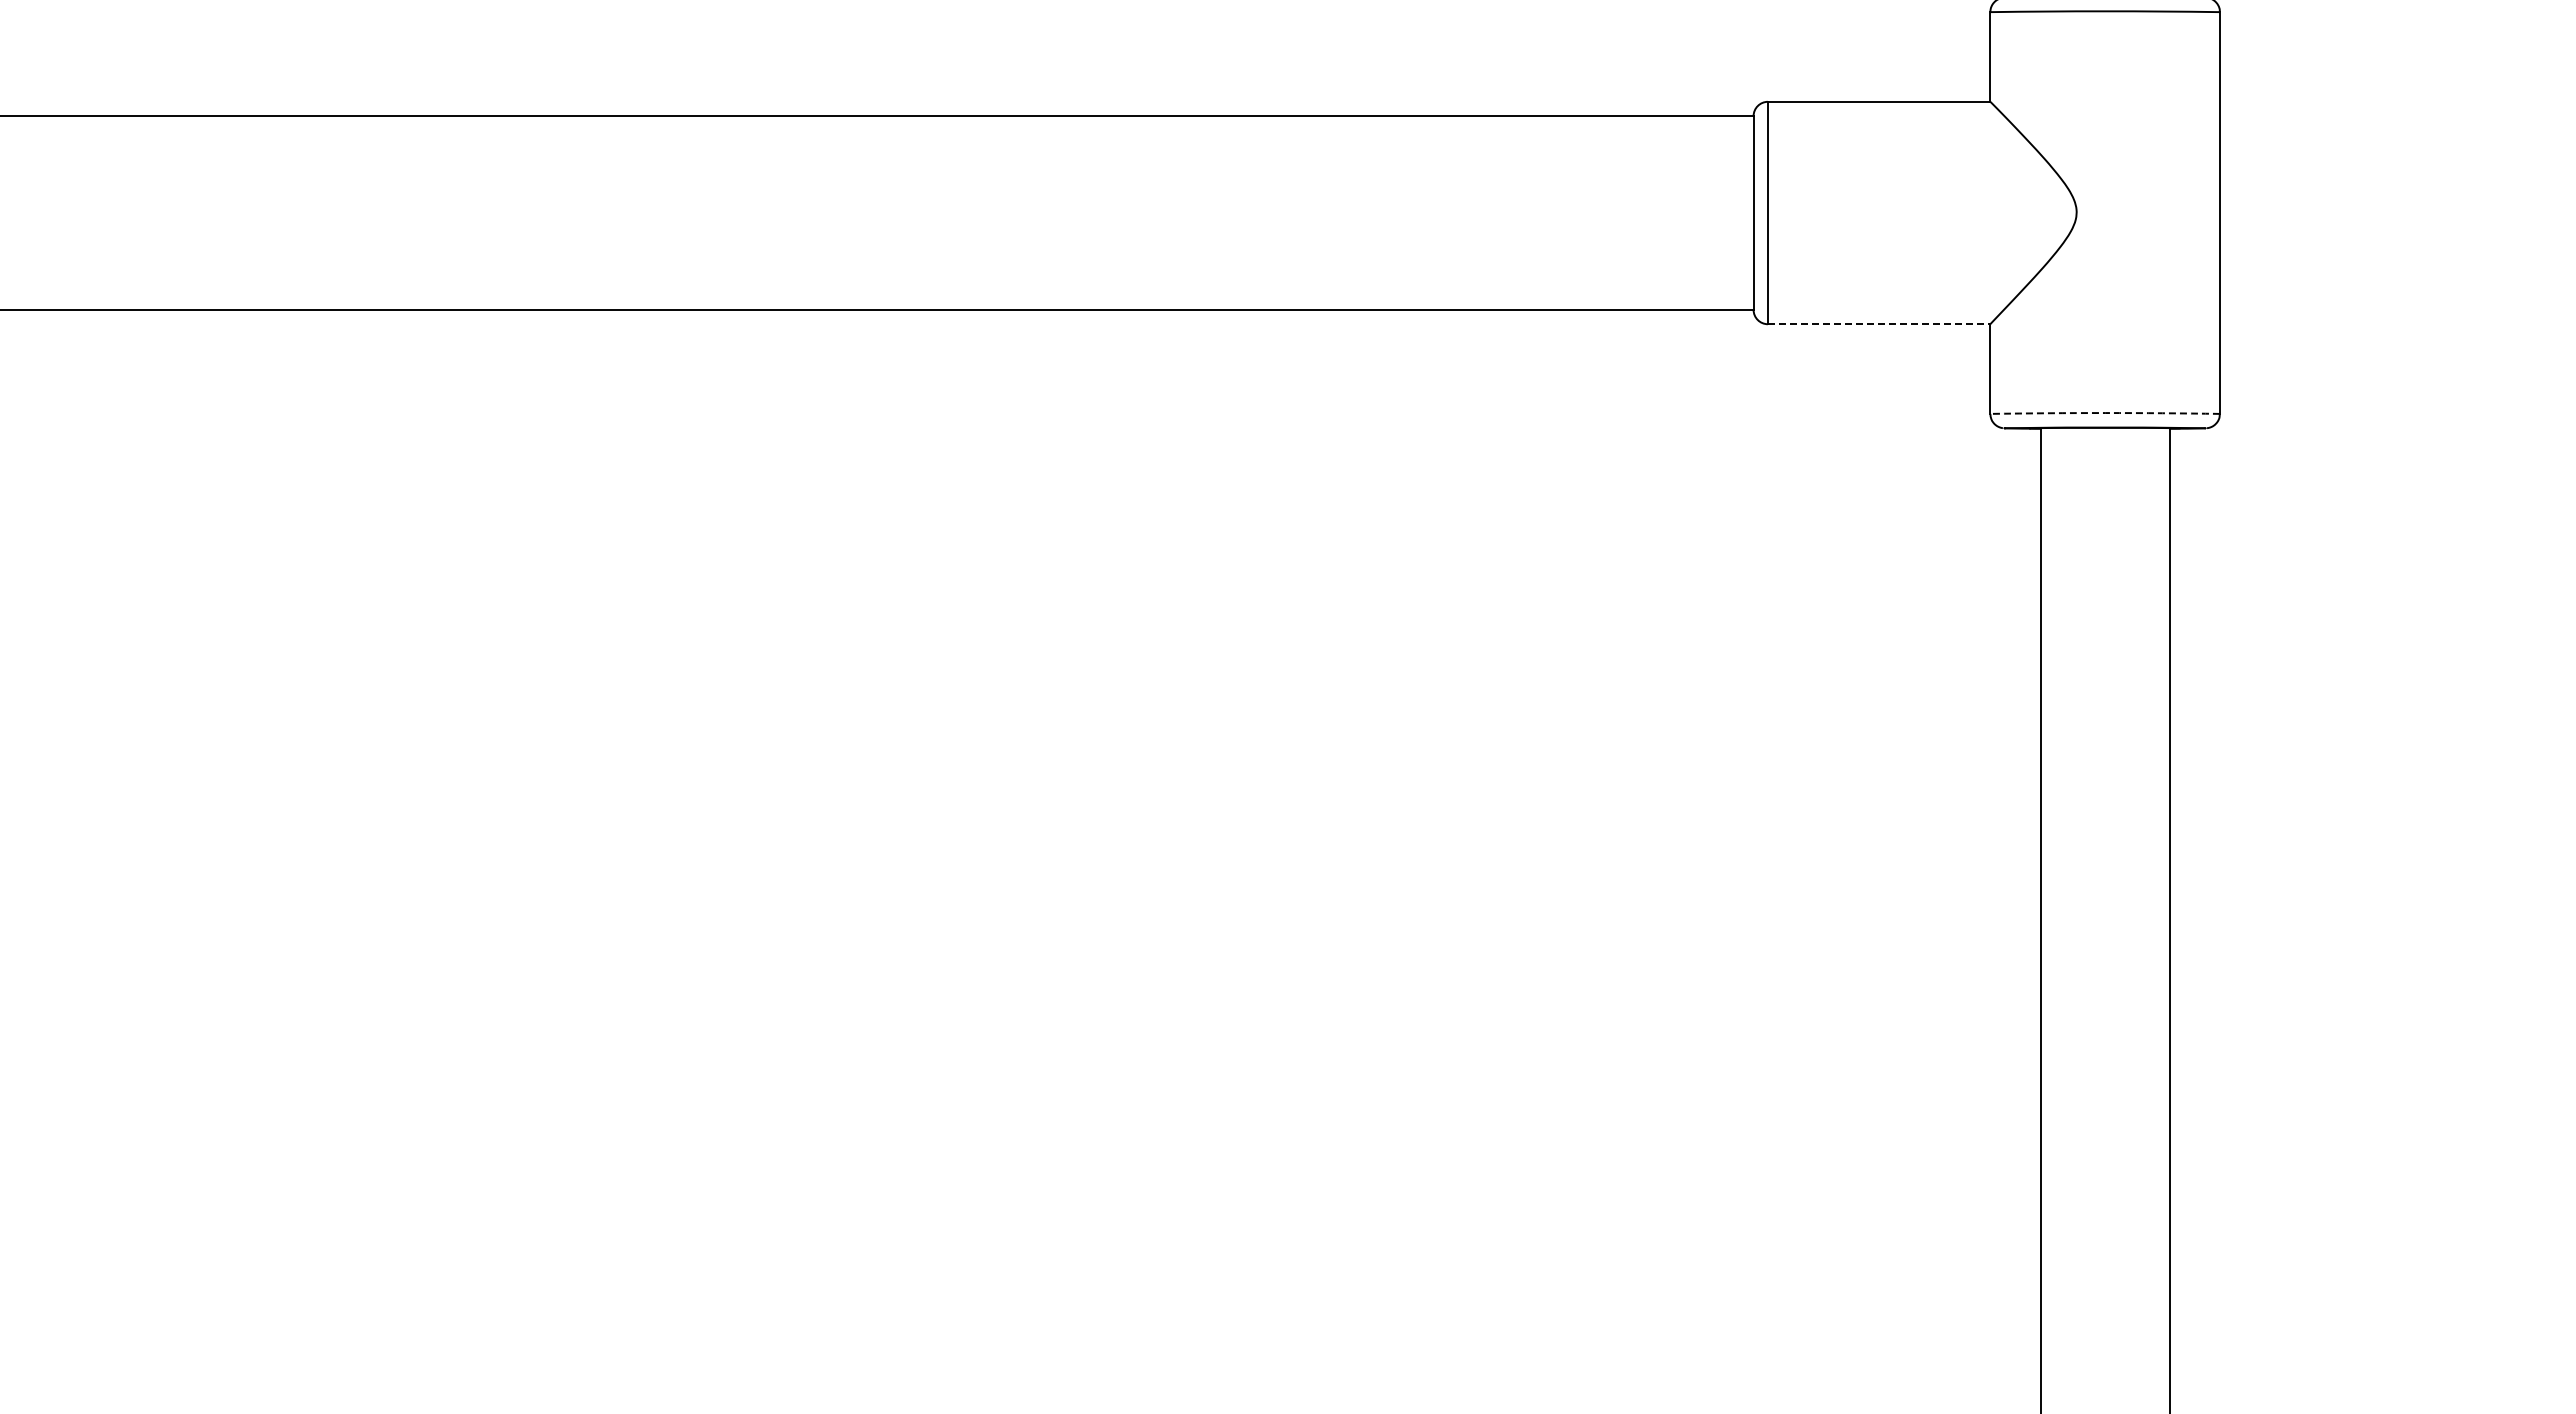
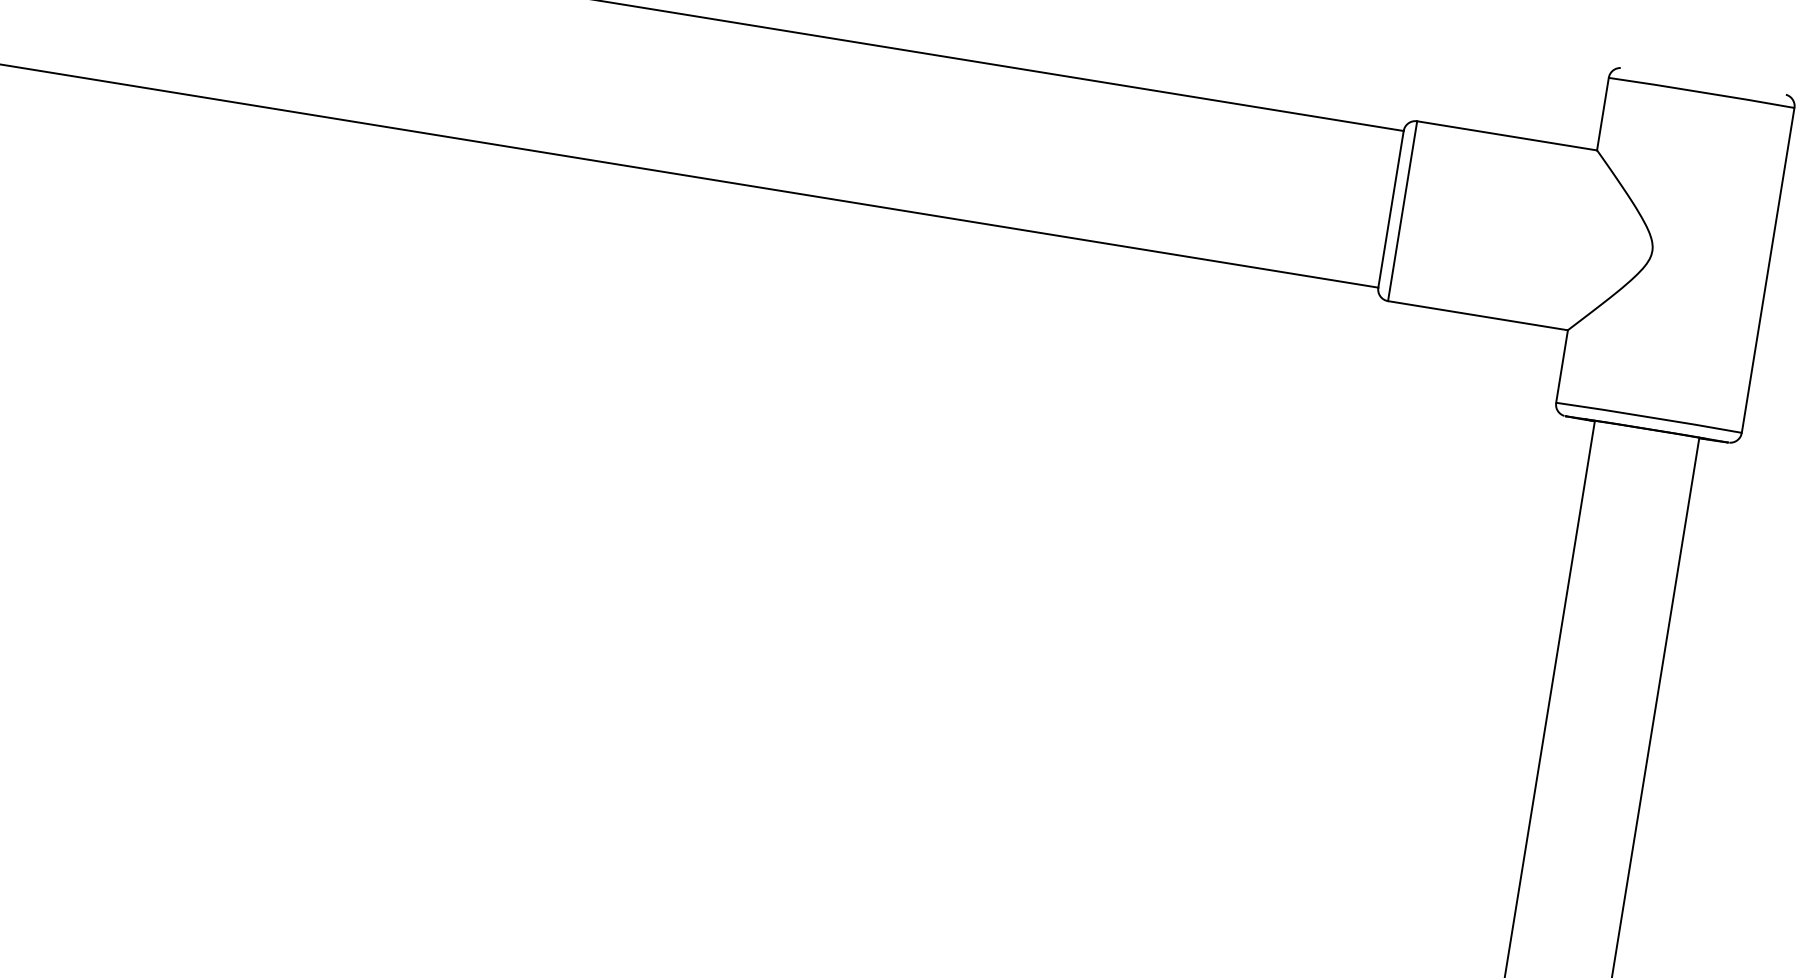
line: (1879, 324) -> (1478, 315), dashed -> solid
arc: (2105, 413) -> (1649, 417), dashed -> solid

